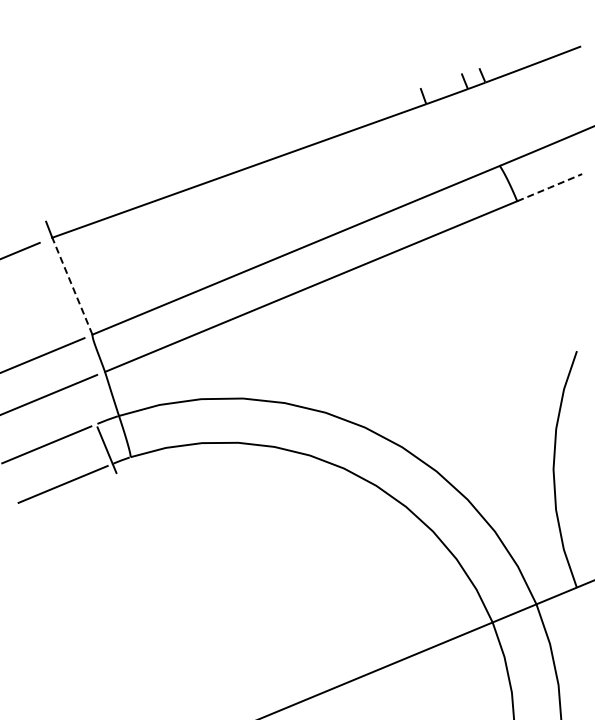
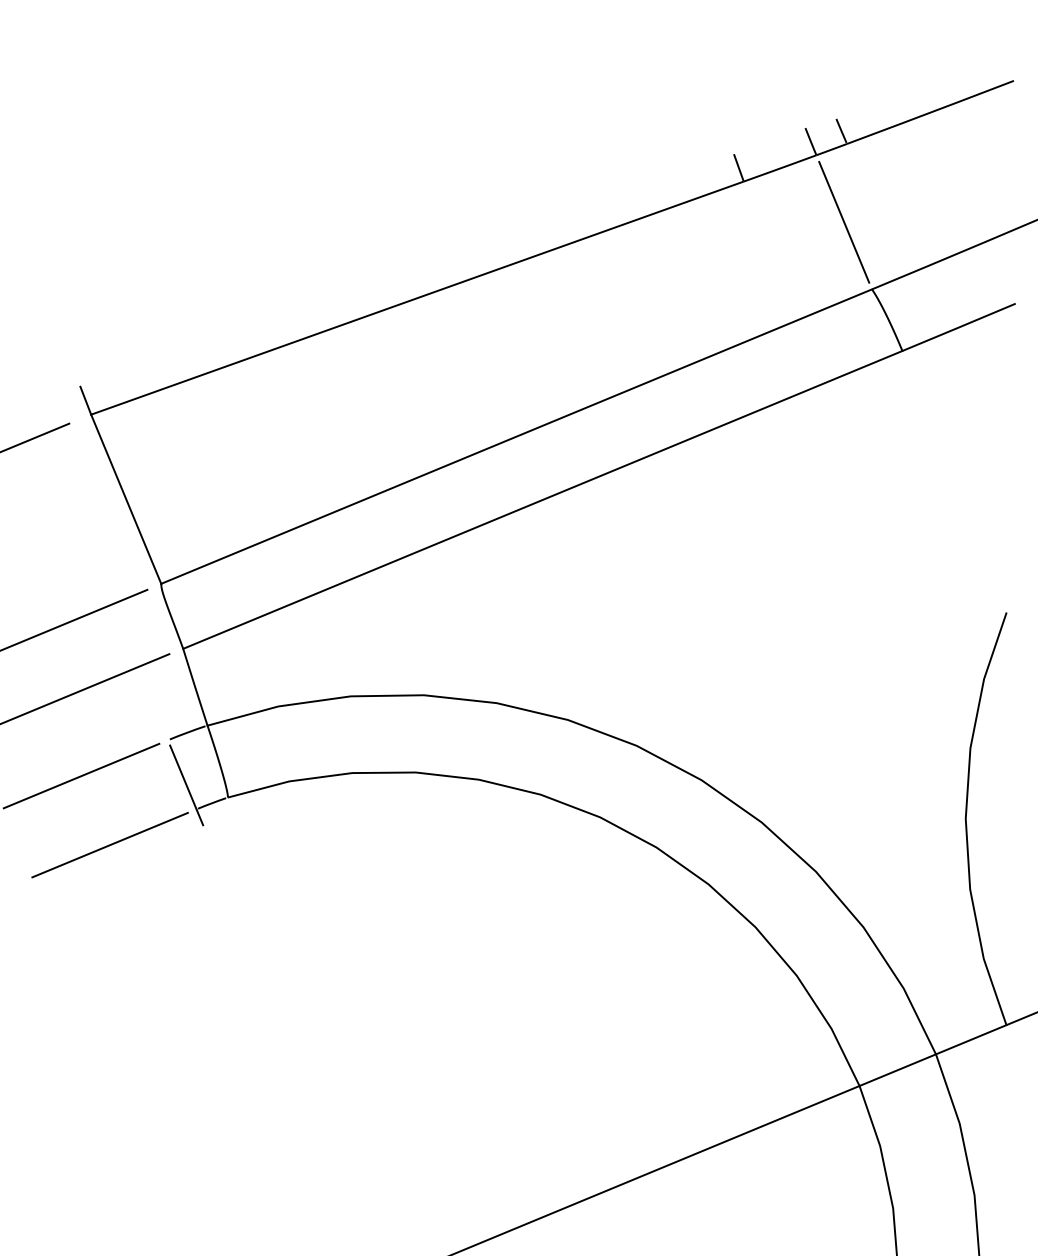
line: (483, 127) -> (843, 222), added
line: (549, 187) -> (958, 327), dashed -> solid
line: (72, 285) -> (126, 498), dashed -> solid

